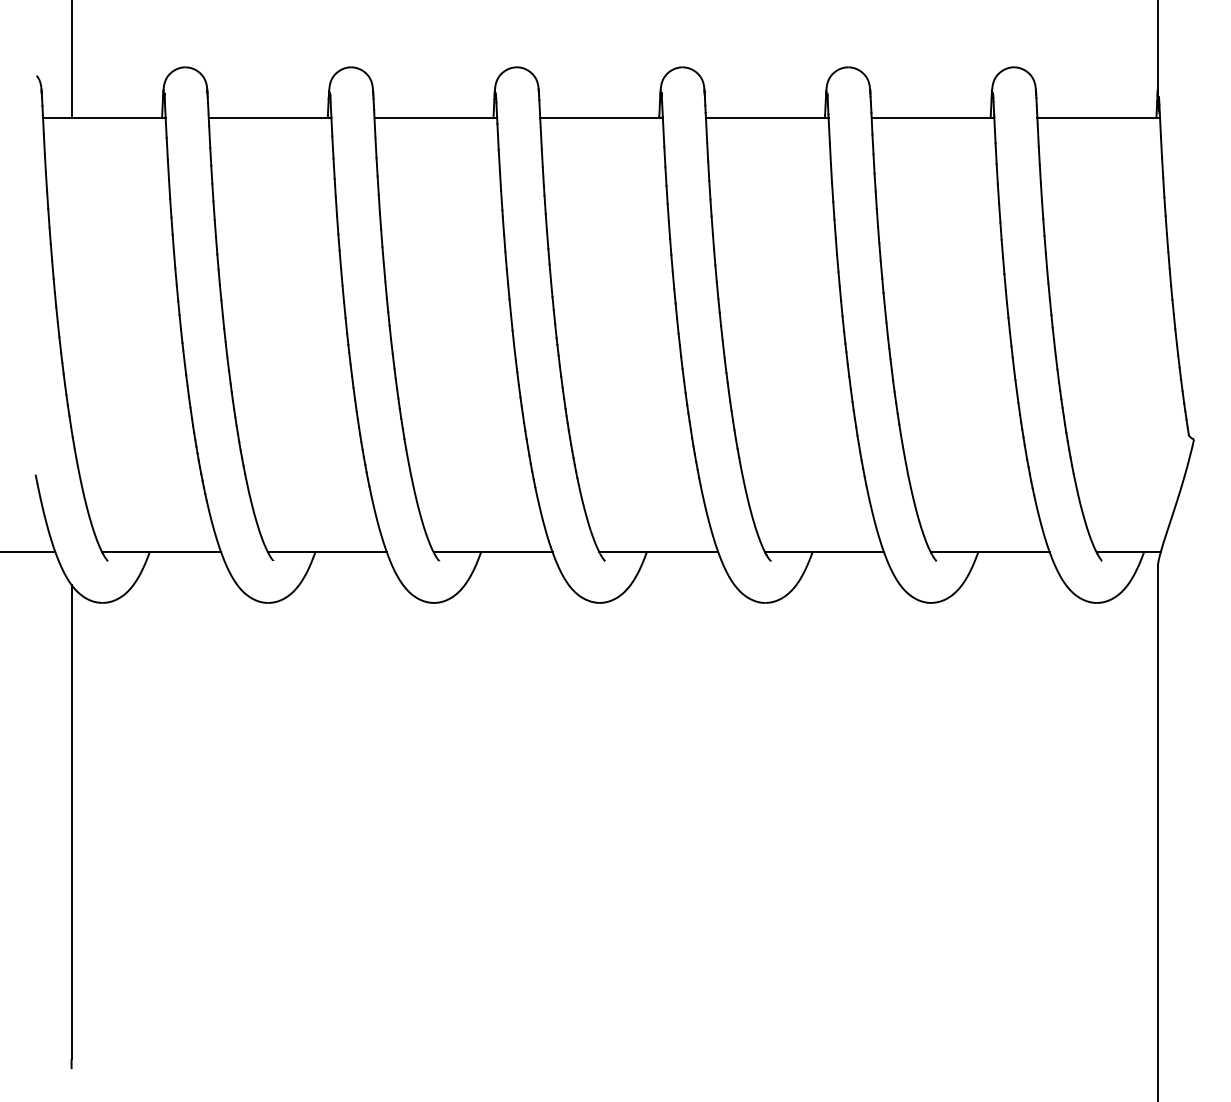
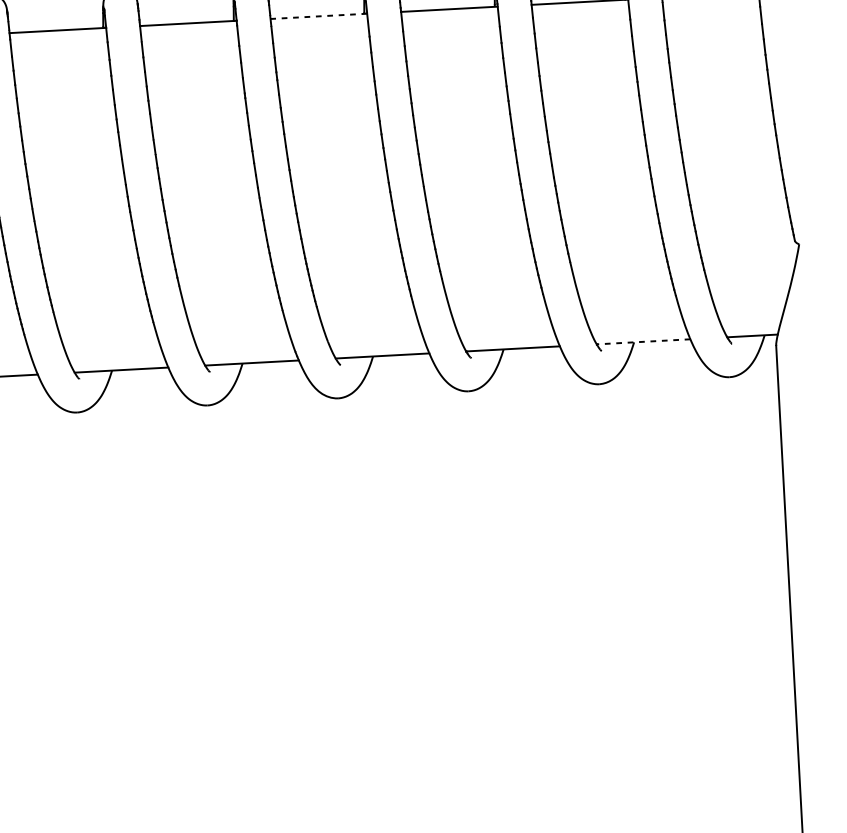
line: (601, 117) -> (318, 16), solid -> dashed
line: (989, 552) -> (642, 342), solid -> dashed

